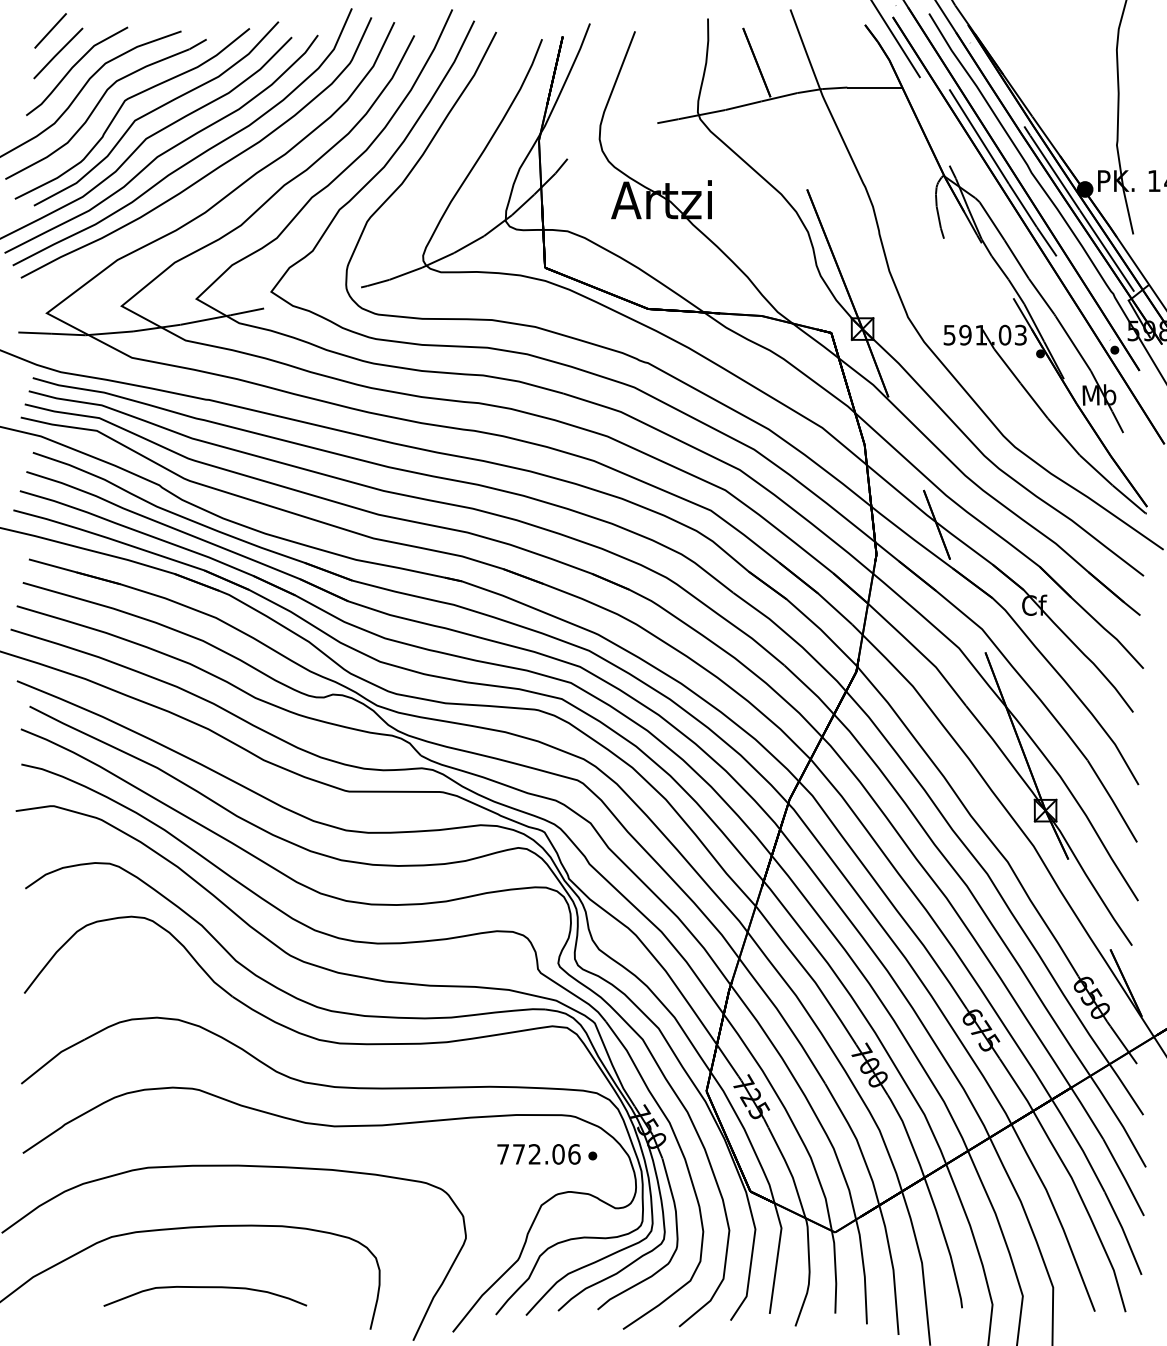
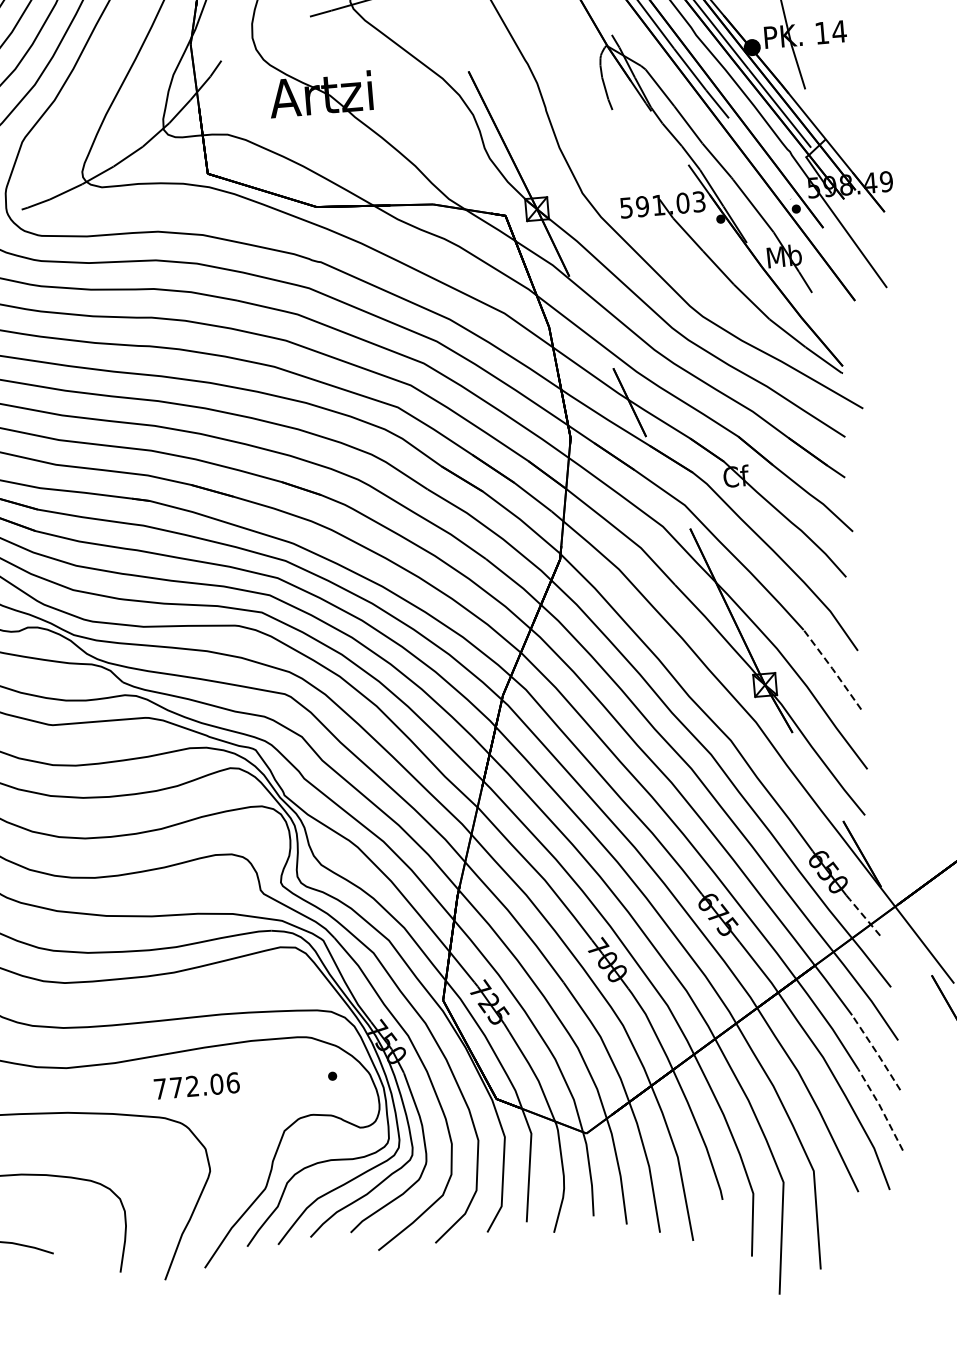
line: (1112, 800) -> (832, 668), solid -> dashed
line: (1123, 1044) -> (864, 916), solid -> dashed
text: (538, 1154) -> (196, 1086), moved
line: (1123, 1177) -> (876, 1052), solid -> dashed
line: (1124, 1232) -> (881, 1108), solid -> dashed

